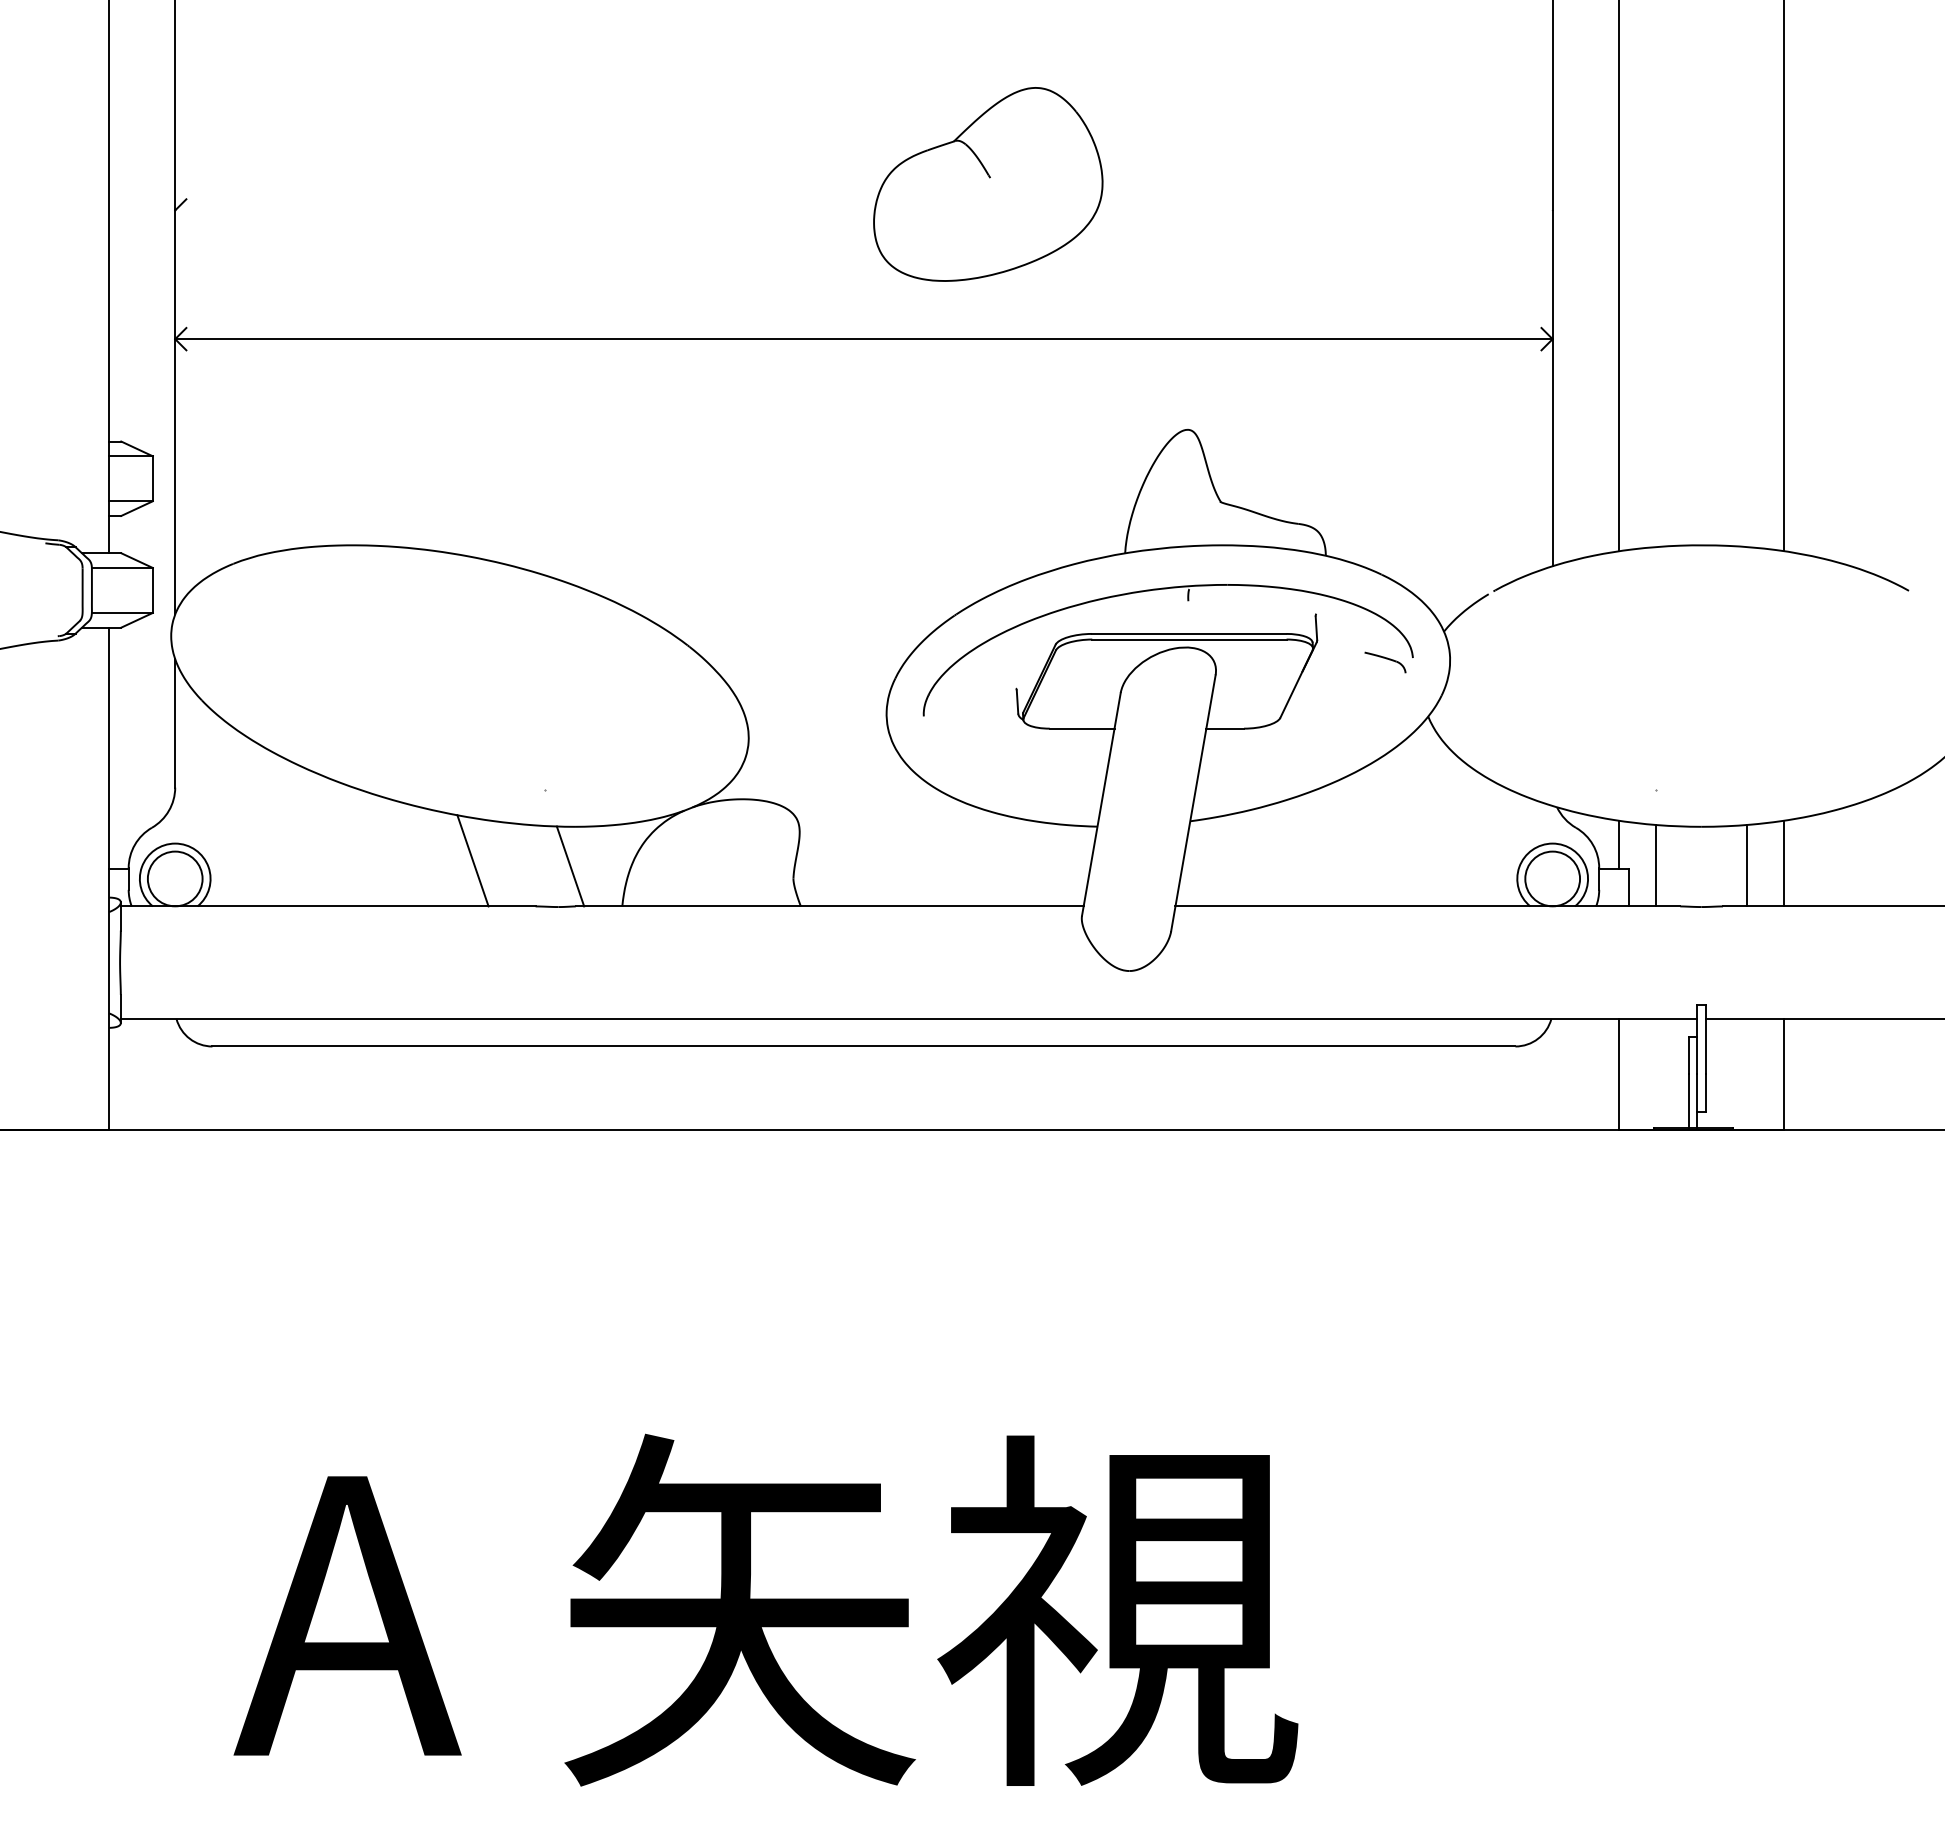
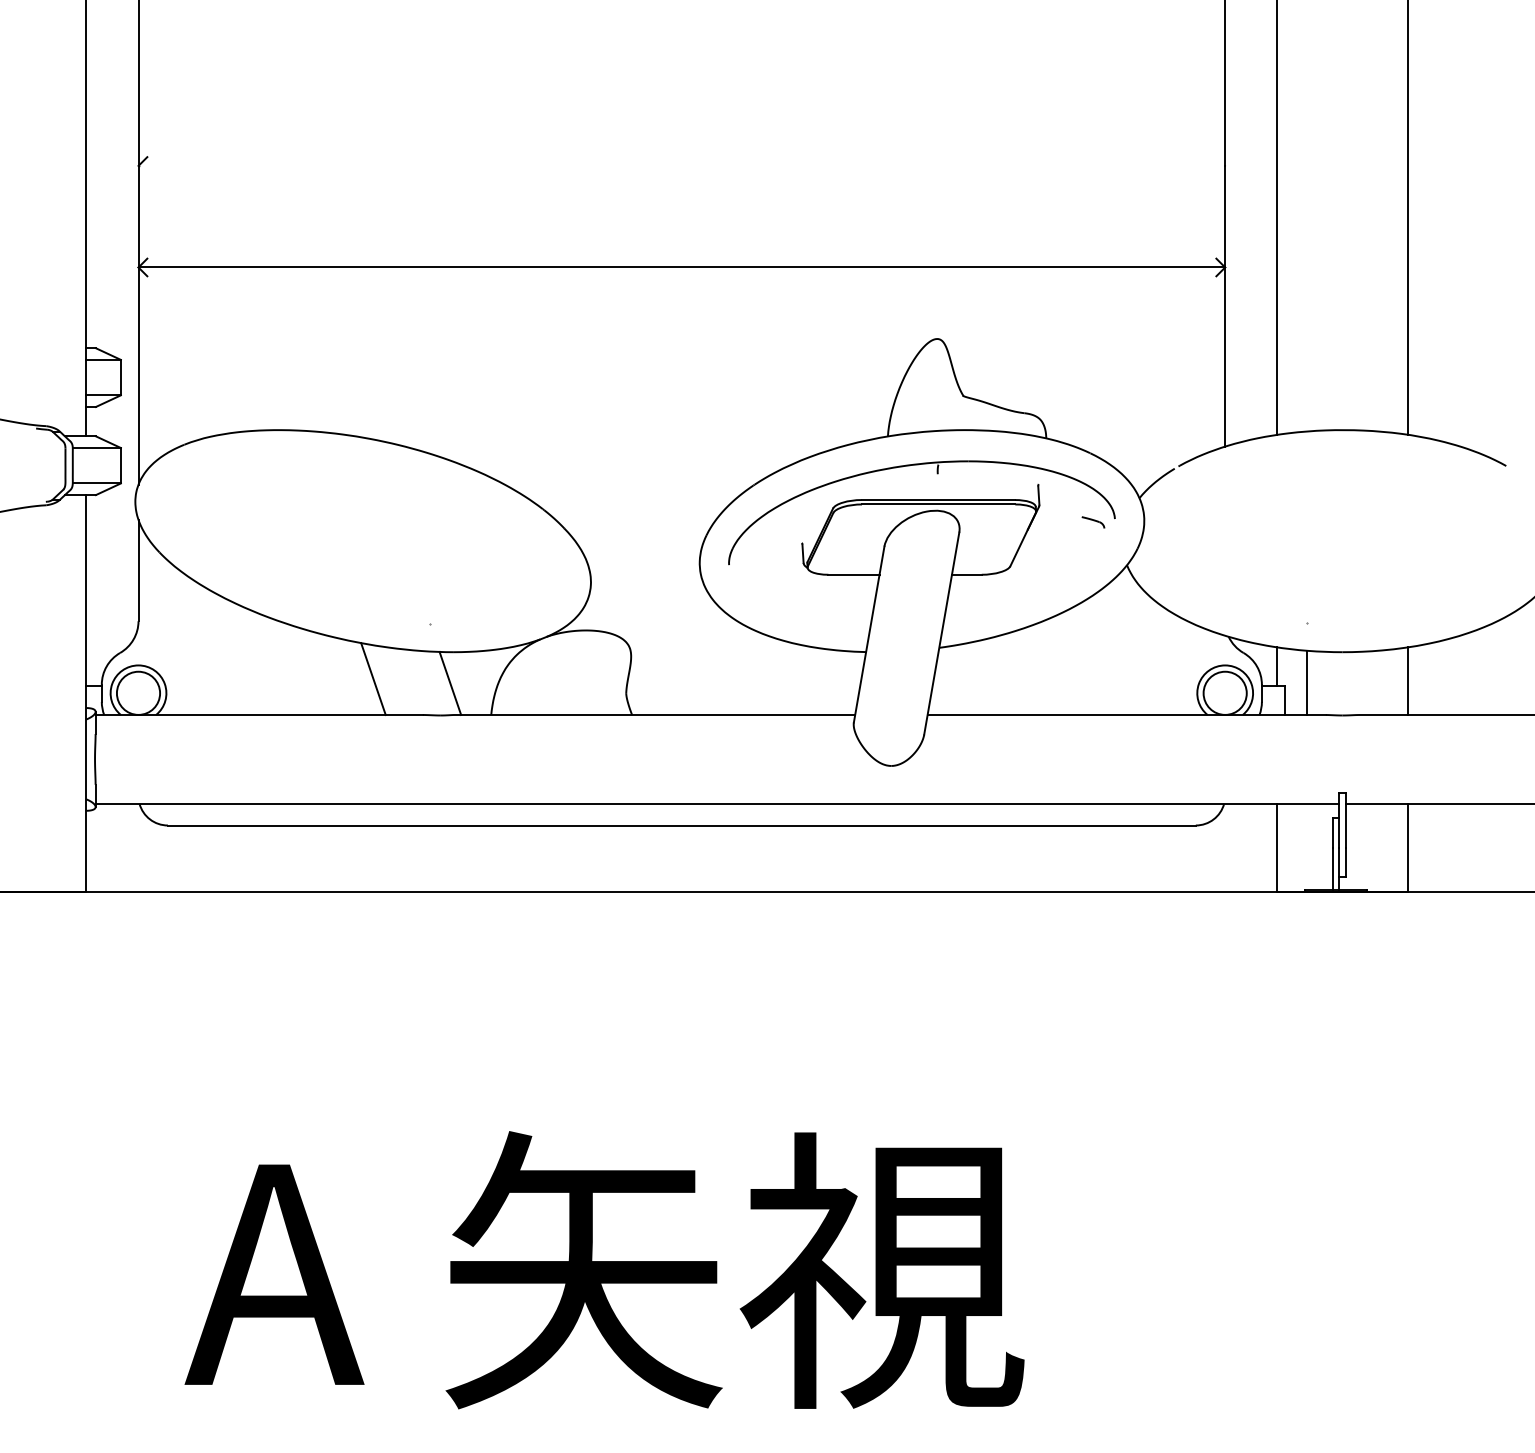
part: (988, 184) -> (780, 145), removed
part: (1385, 662) -> (1093, 522), size x0.7
line: (1746, 865) -> (1378, 682), removed

